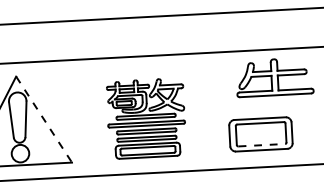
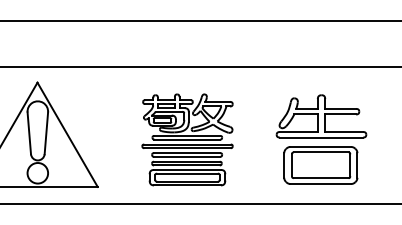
part: (274, 77) -> (321, 116), moved
line: (44, 120) -> (67, 135), dashed -> solid
line: (262, 145) -> (321, 178), dashed -> solid

